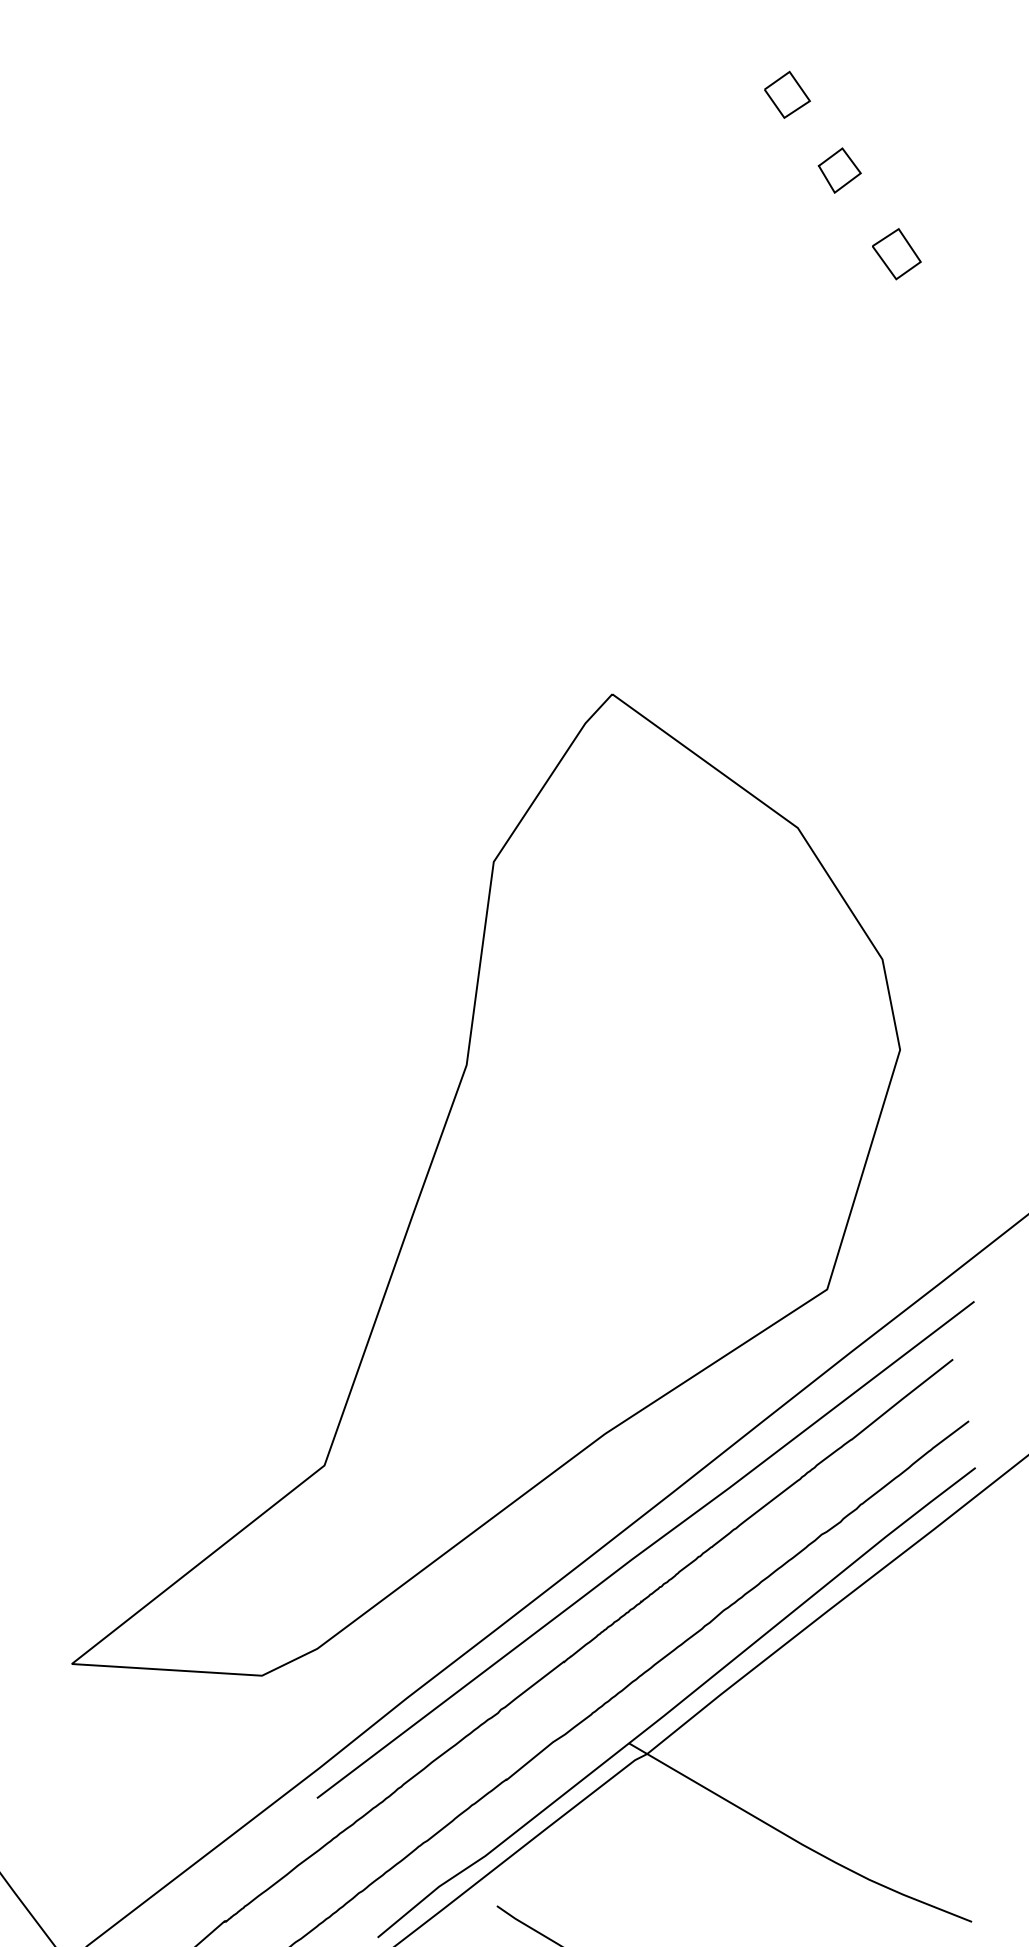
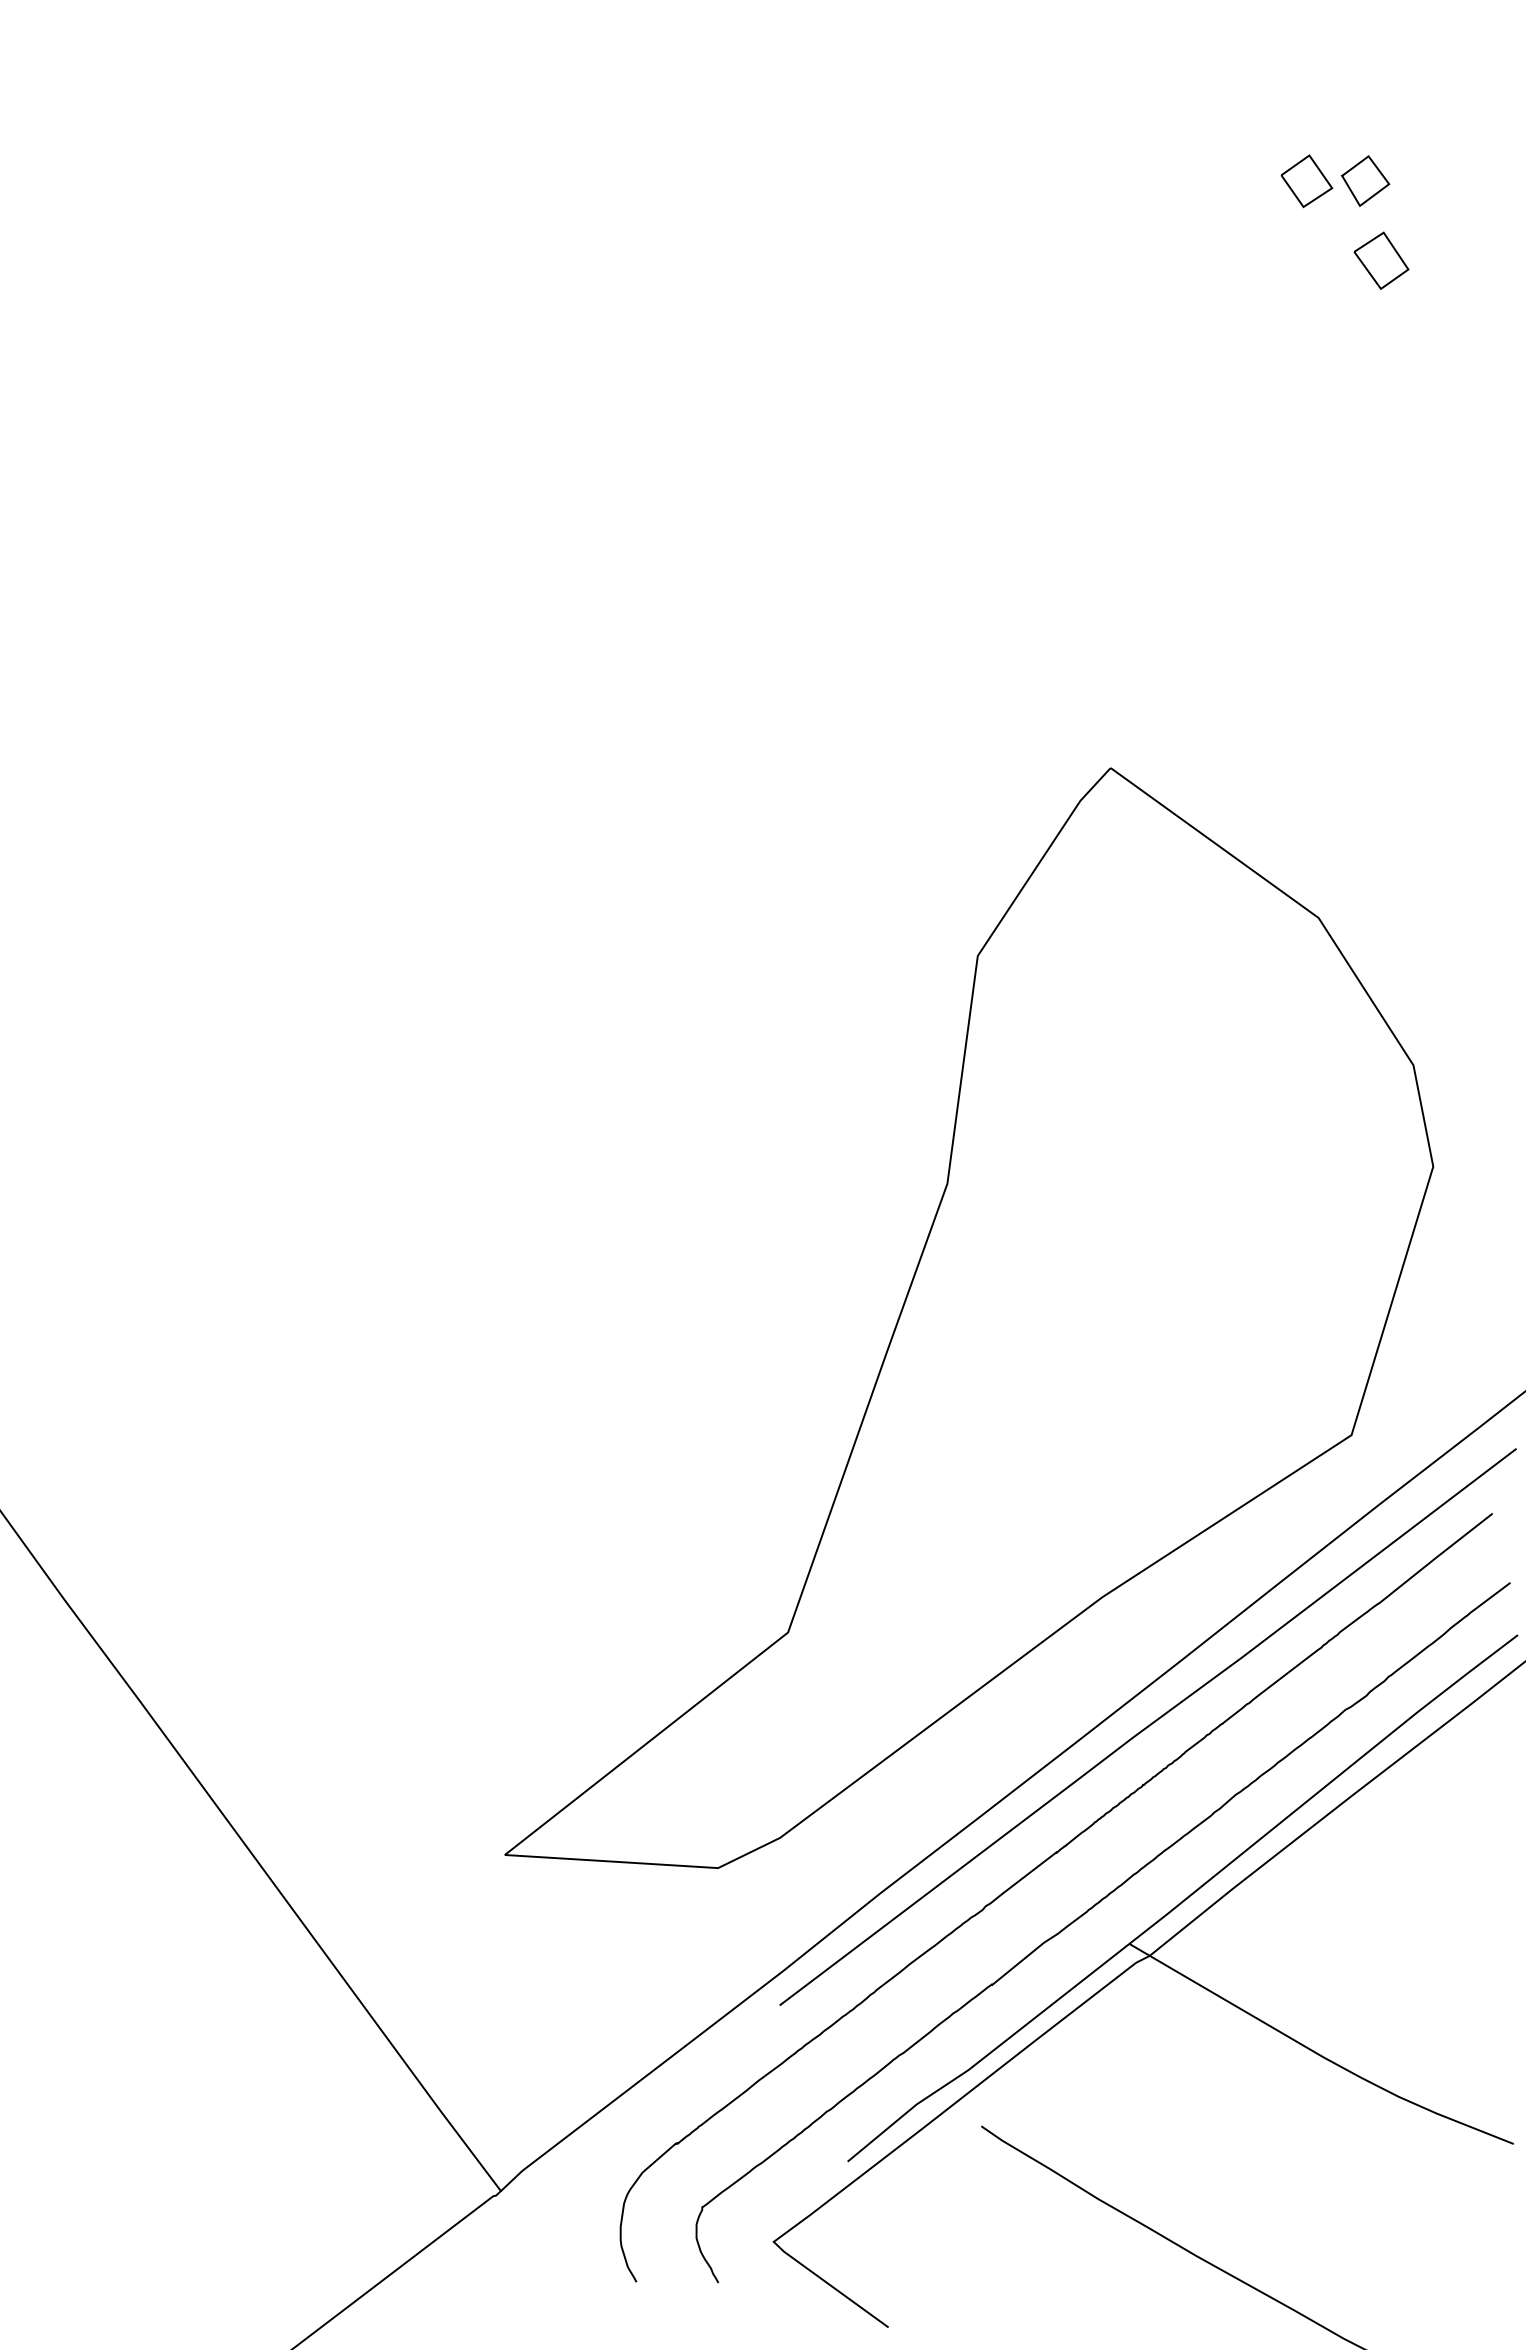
part: (787, 95) -> (1307, 181), moved
part: (896, 253) -> (1381, 260), moved

